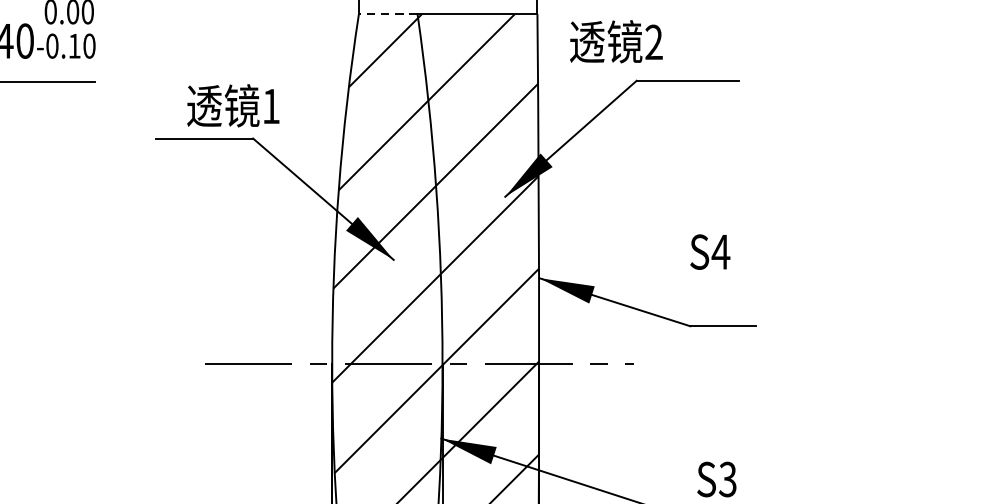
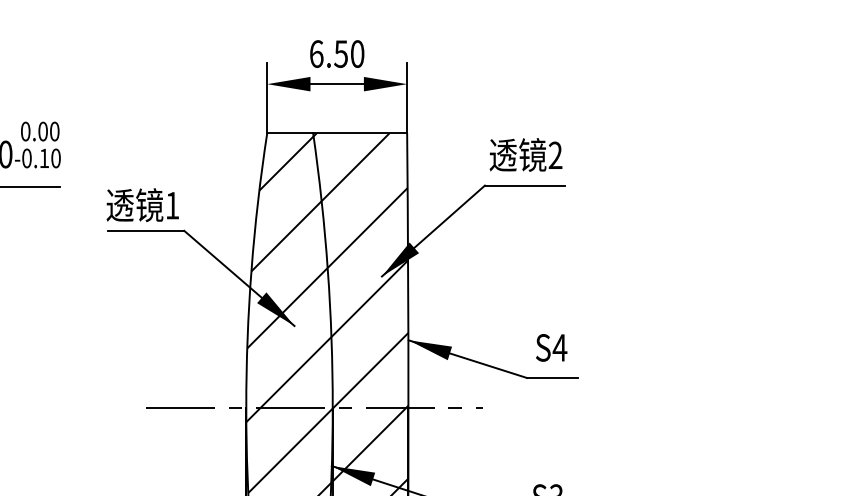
line: (388, 14) -> (290, 133), dashed -> solid
text: (615, 41) -> (525, 154), moved
text: (232, 106) -> (142, 205), moved
text: (710, 251) -> (551, 347), moved

